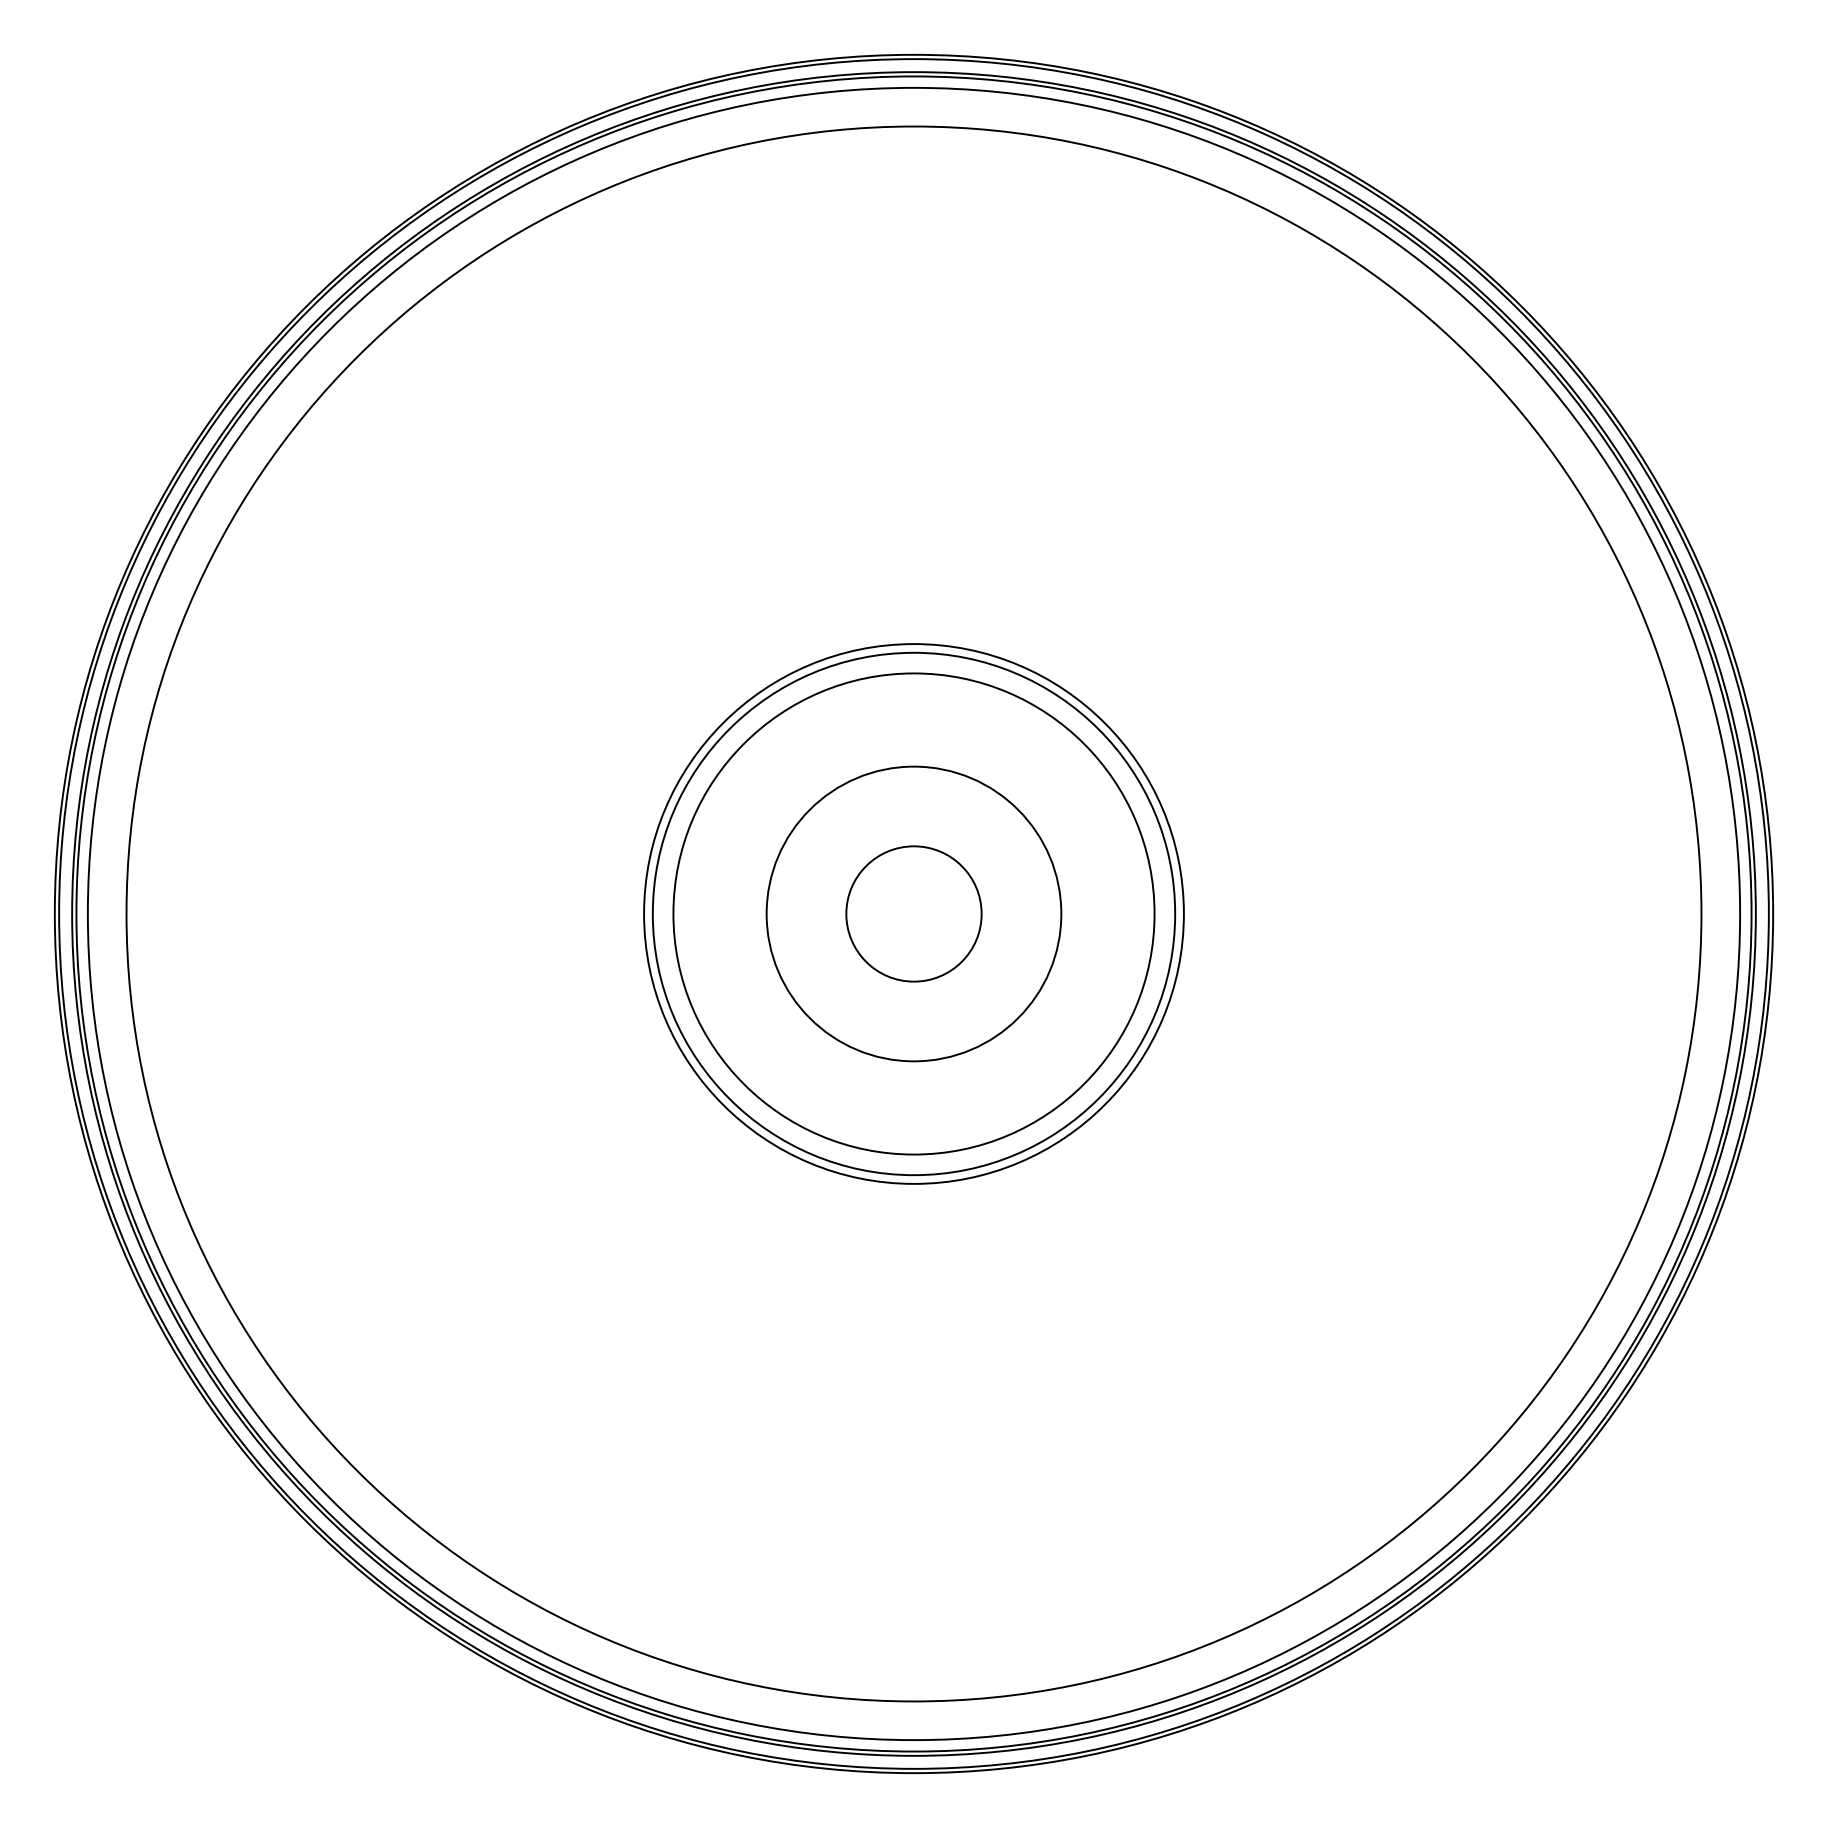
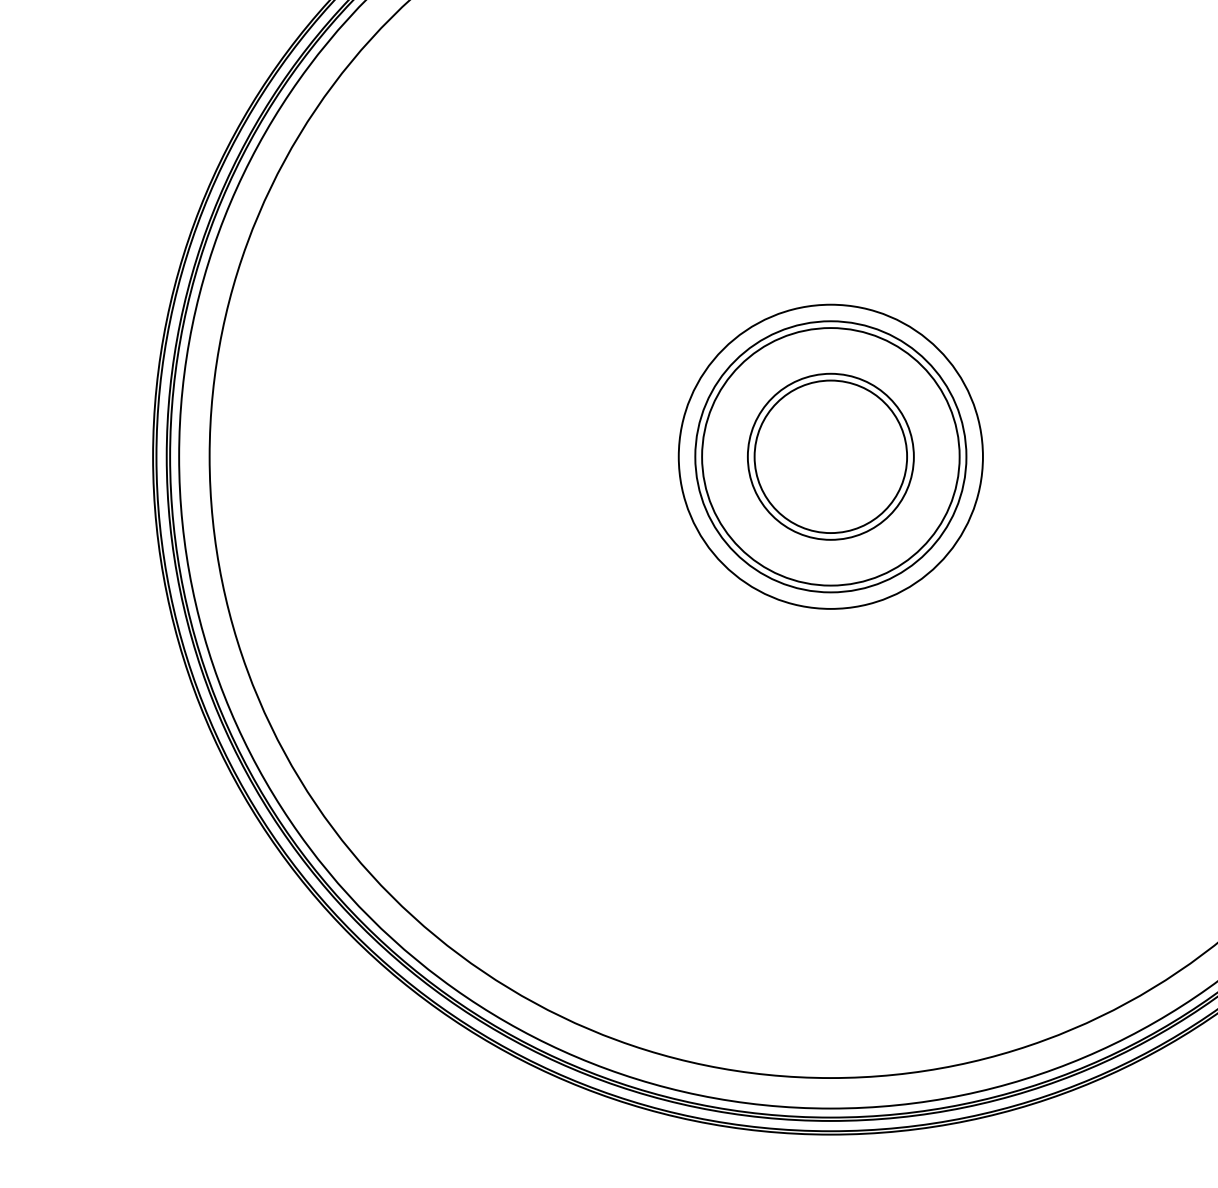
circle: (913, 913) -> (830, 456), size x0.62
circle: (913, 913) -> (830, 456), size x0.71
circle: (913, 913) -> (830, 456), size x0.71
circle: (913, 913) -> (830, 456), size x0.71
circle: (913, 913) -> (830, 456), size x1.43

